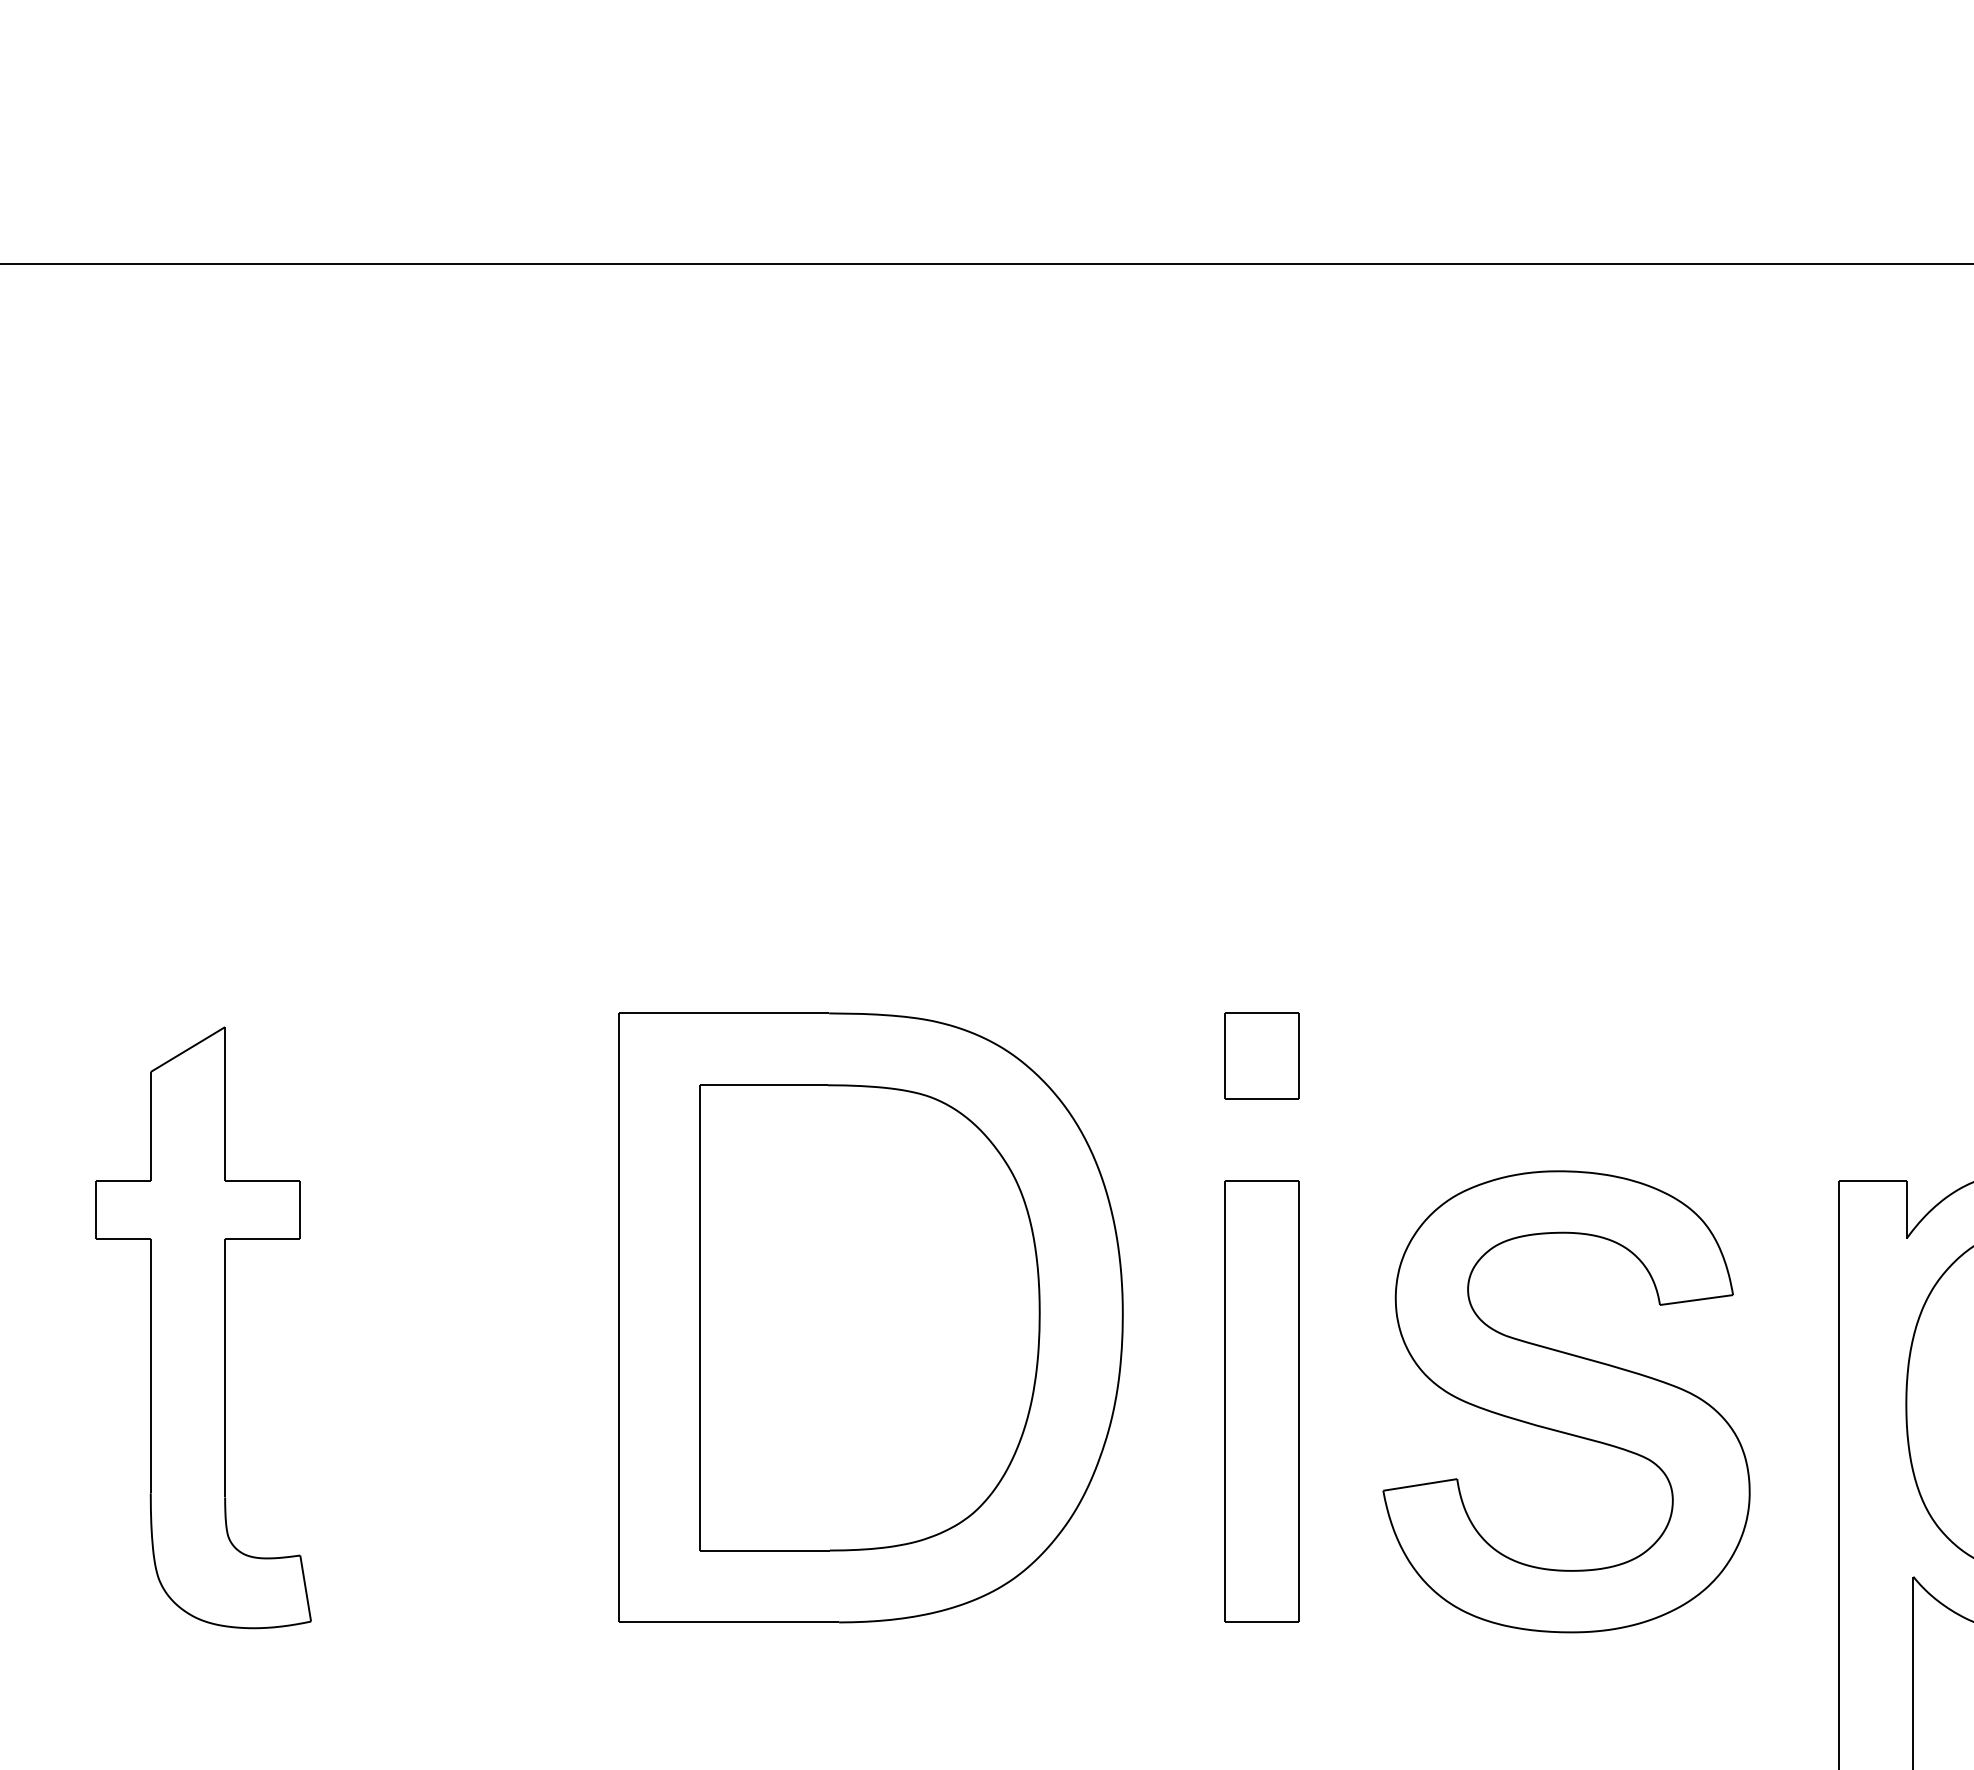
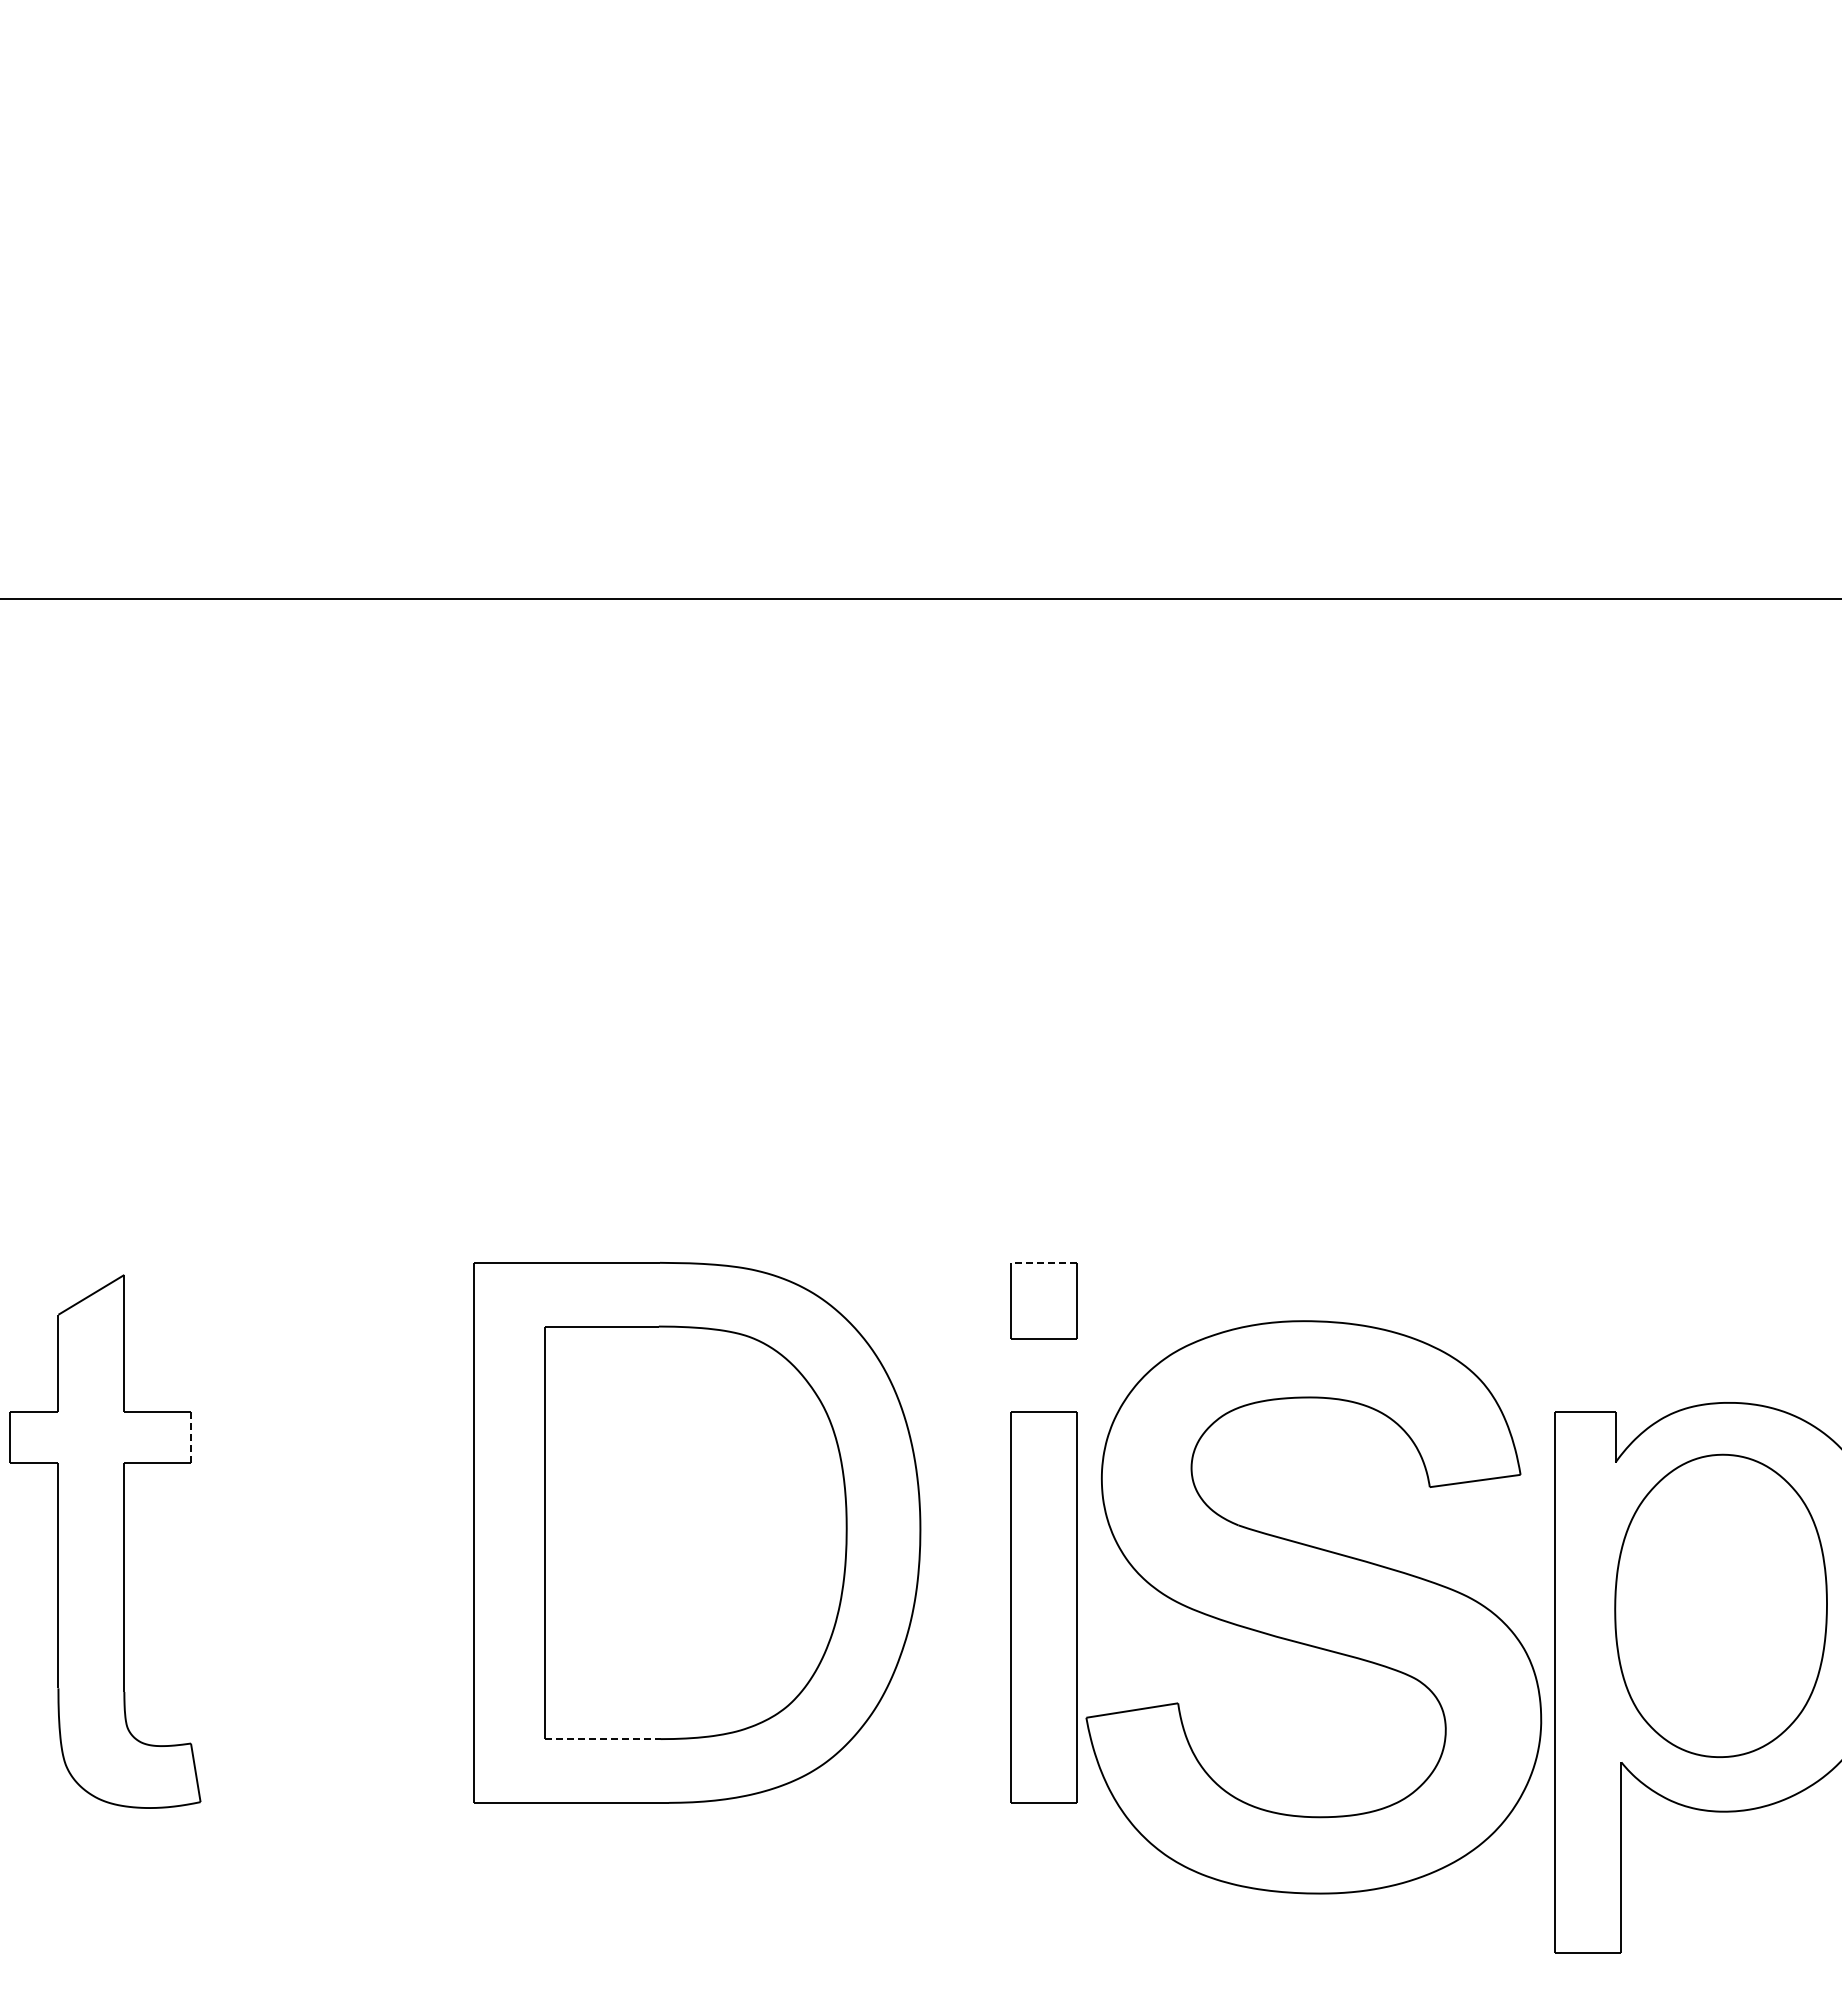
line: (1261, 1013) -> (1043, 1262), solid -> dashed
line: (300, 1210) -> (191, 1437), solid -> dashed
part: (1566, 1400) -> (1313, 1606), size x1.4
line: (765, 1550) -> (603, 1739), solid -> dashed

